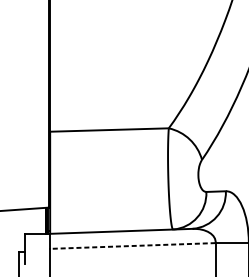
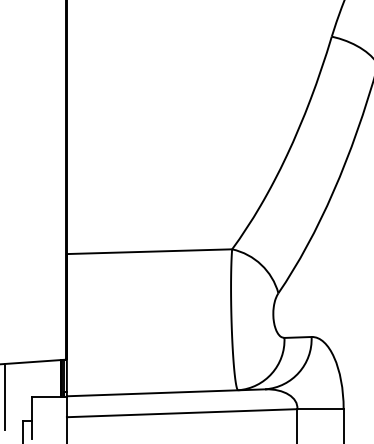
line: (6, 234) -> (5, 396), added
line: (132, 246) -> (181, 413), dashed -> solid

